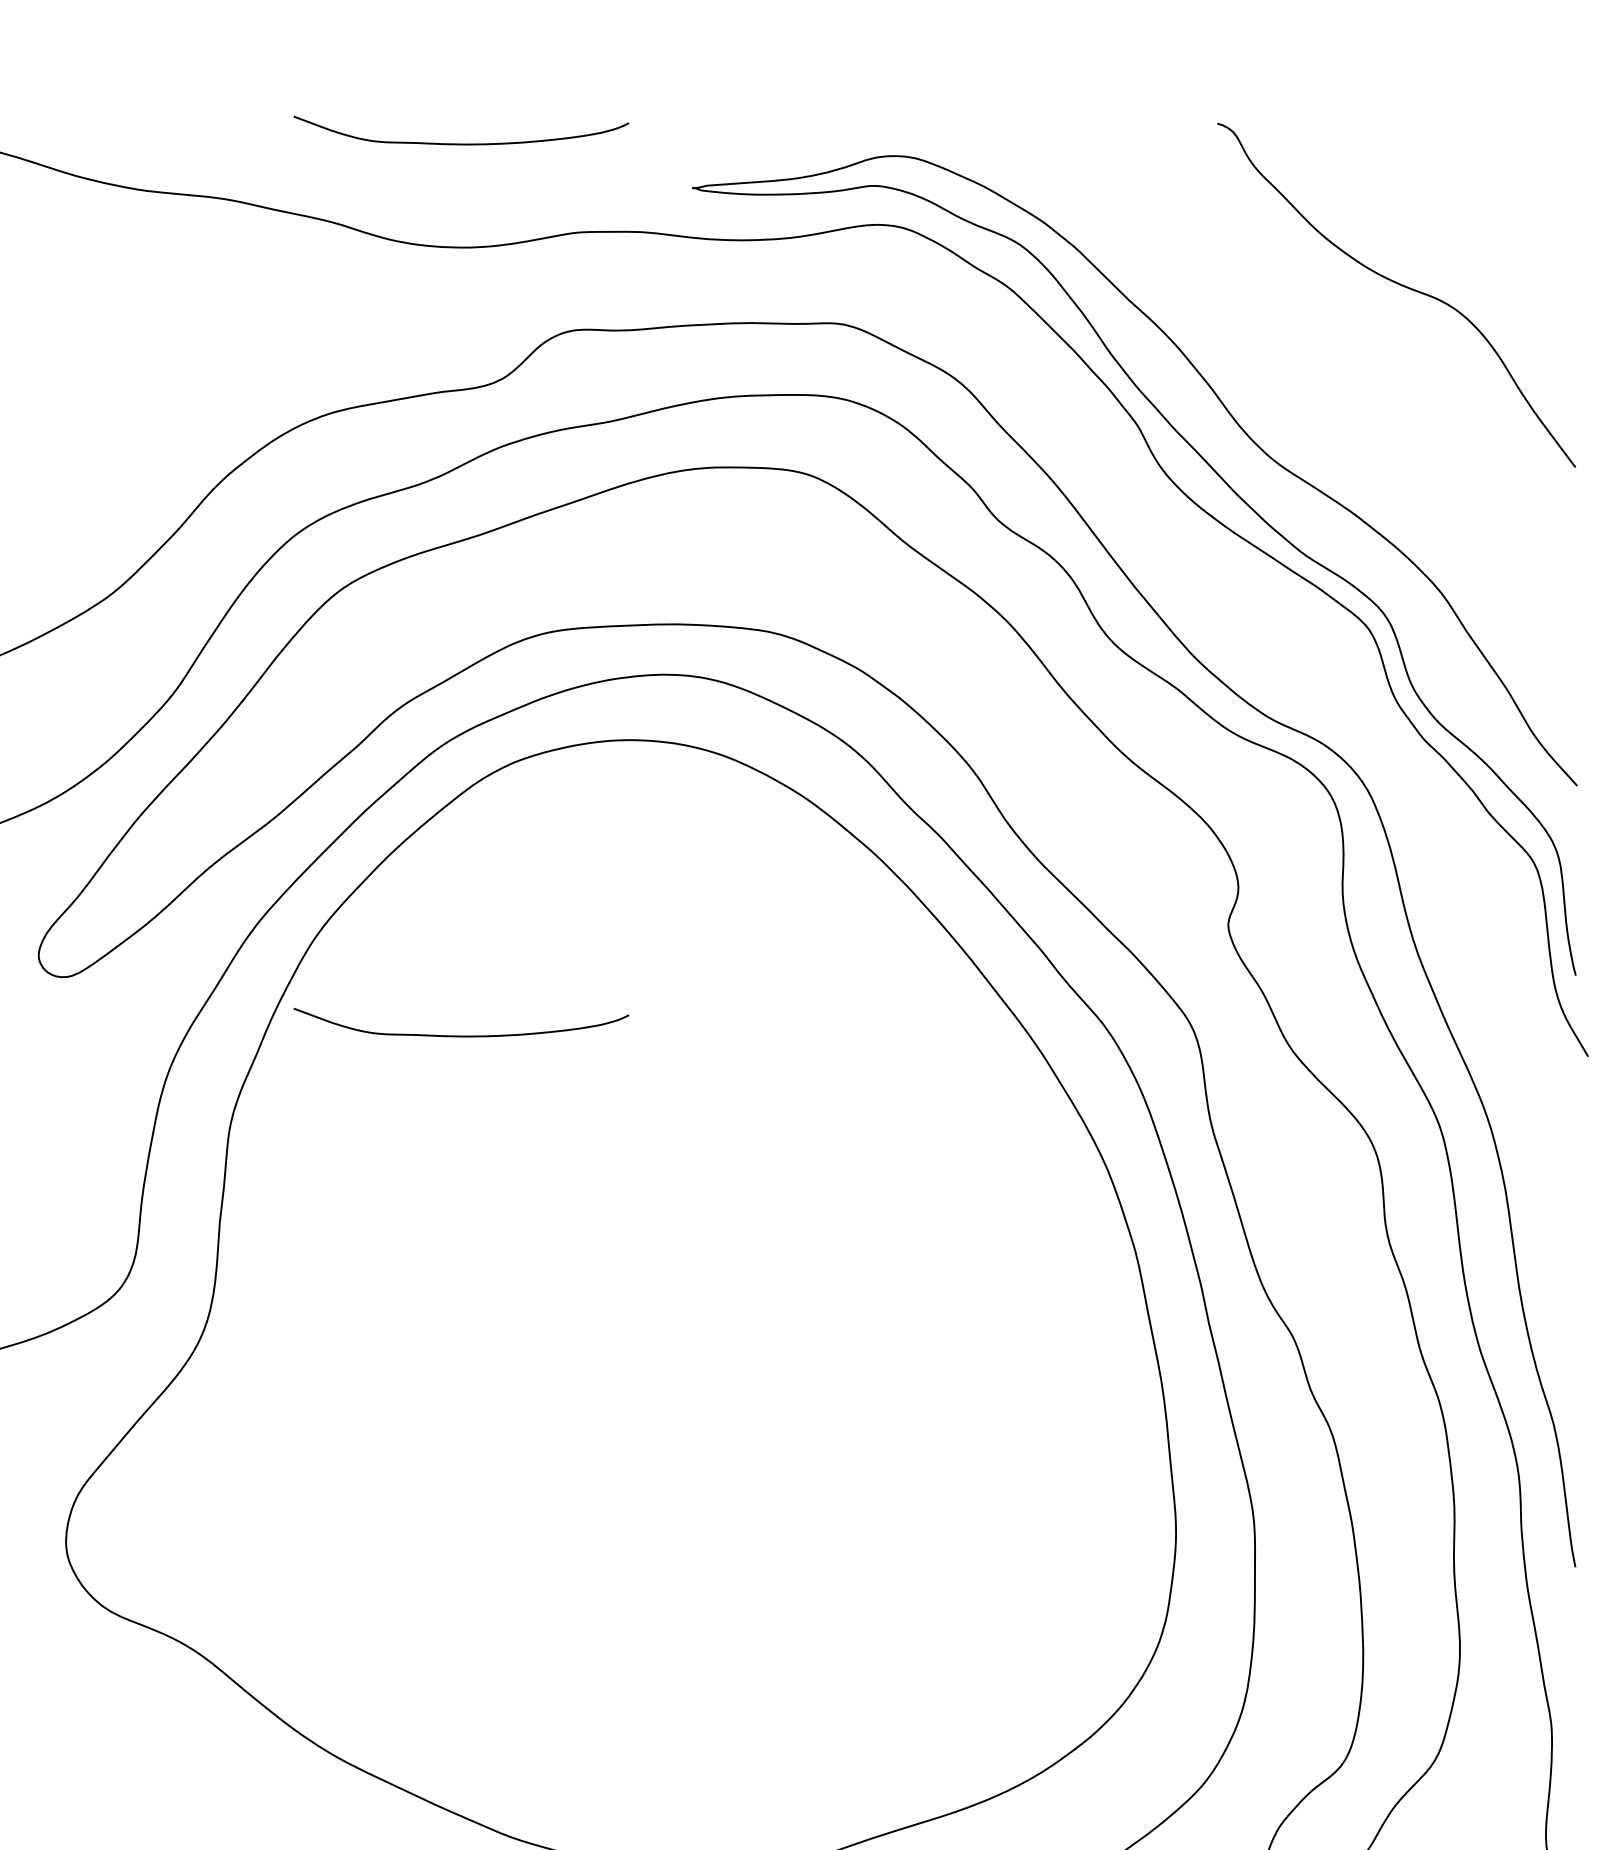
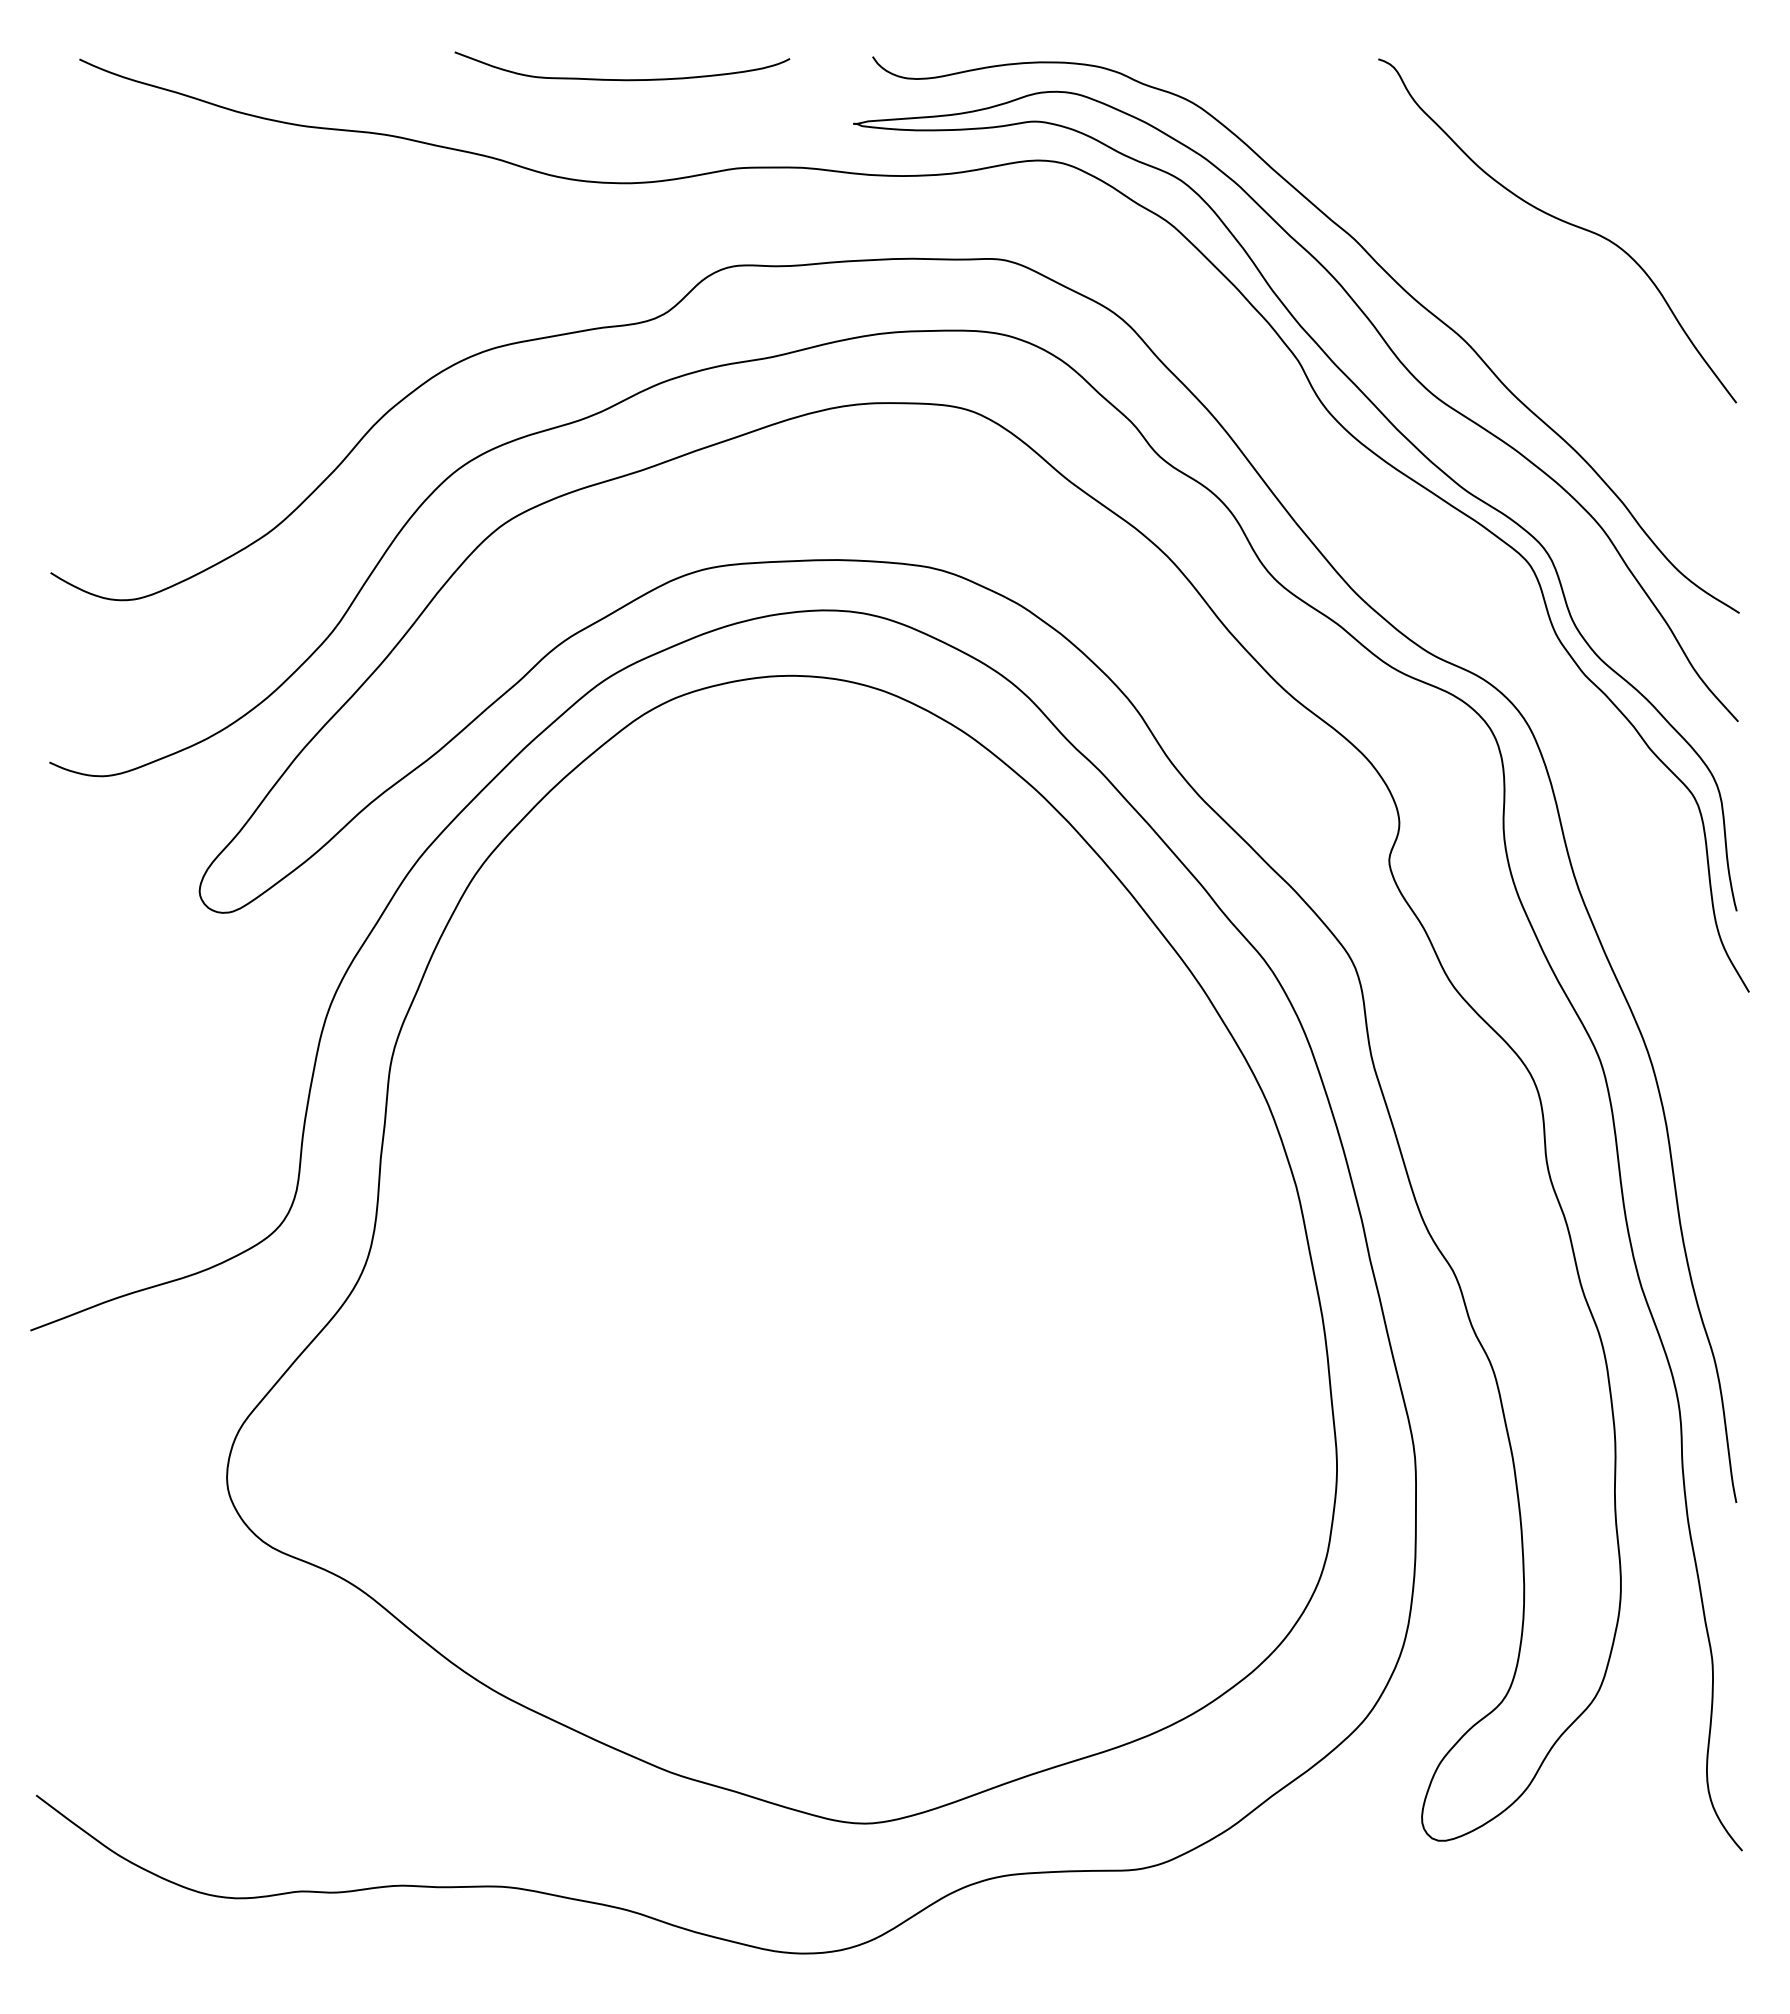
curve: (1215, 327) -> (1376, 263), added
curve: (461, 1035) -> (622, 971), removed

